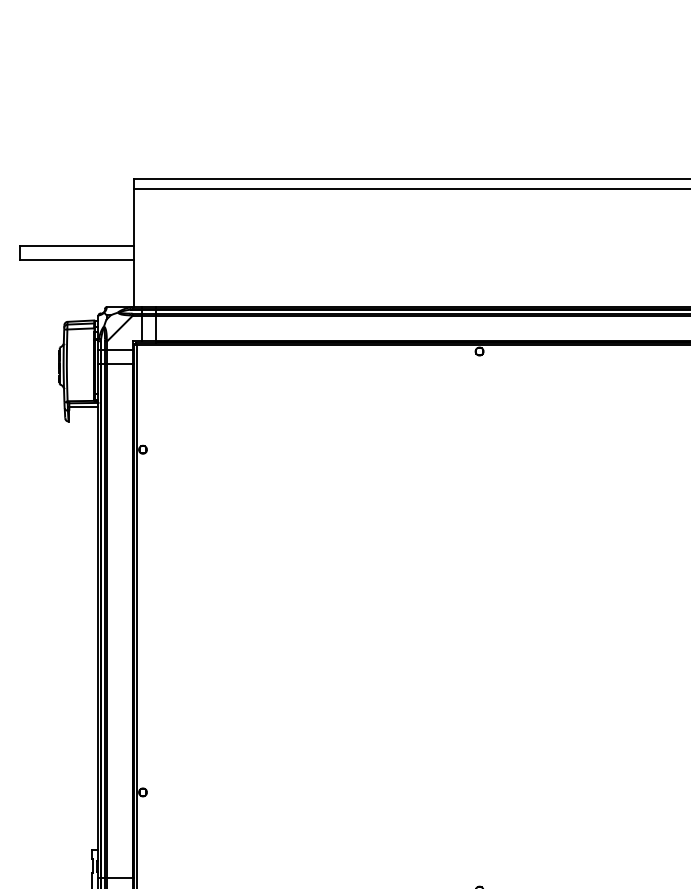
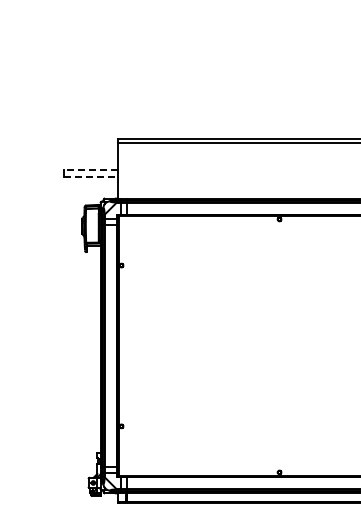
line: (76, 247) -> (90, 170), solid -> dashed
line: (76, 260) -> (90, 176), solid -> dashed

